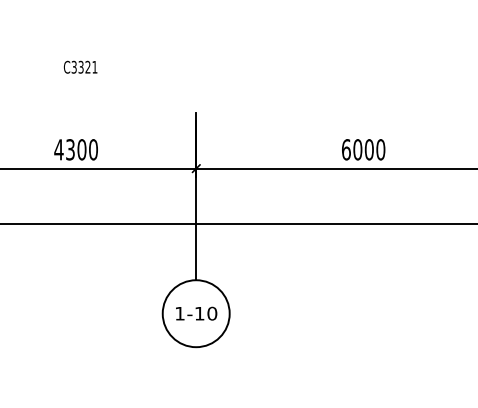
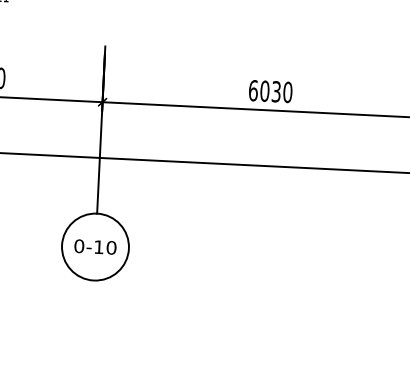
text: (368, 149) -> (275, 91), 6000 -> 6030
text: (179, 313) -> (78, 246), 1-10 -> 0-10

